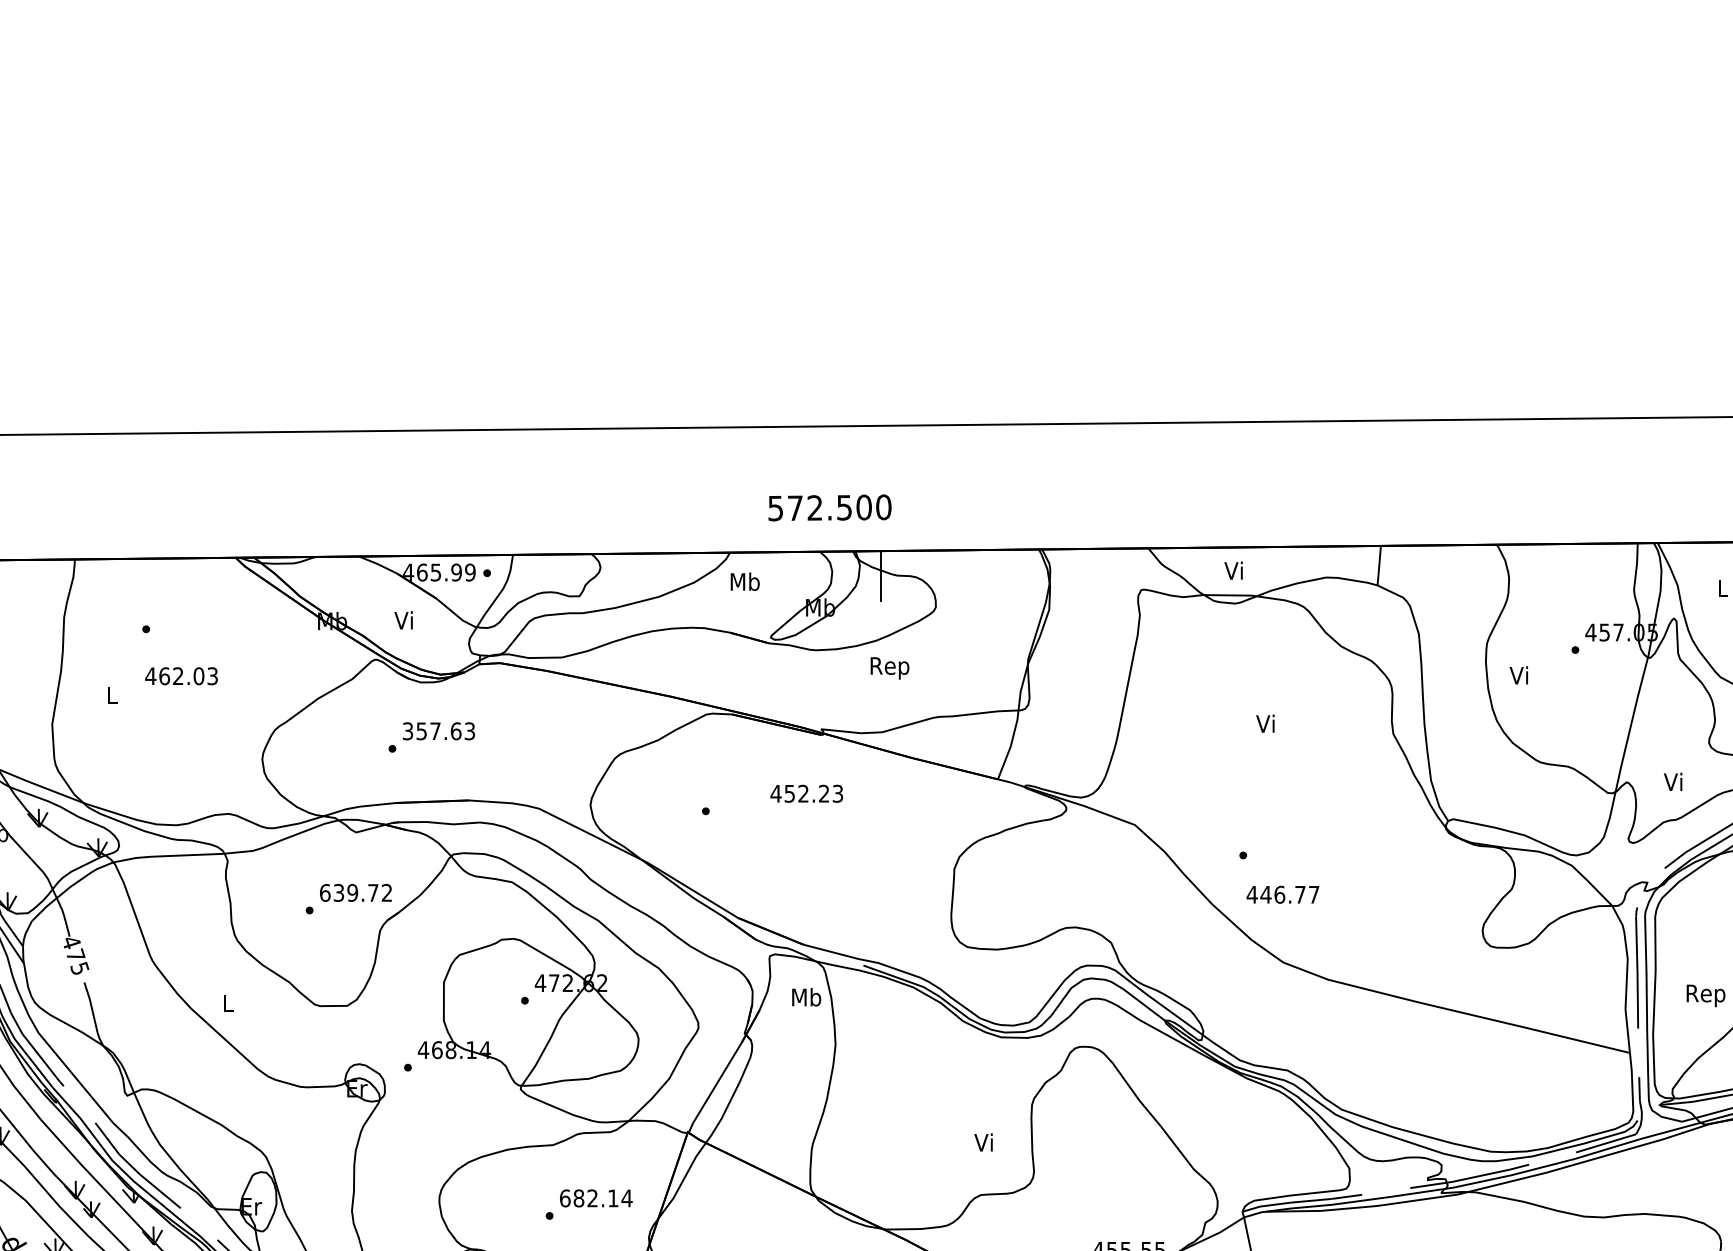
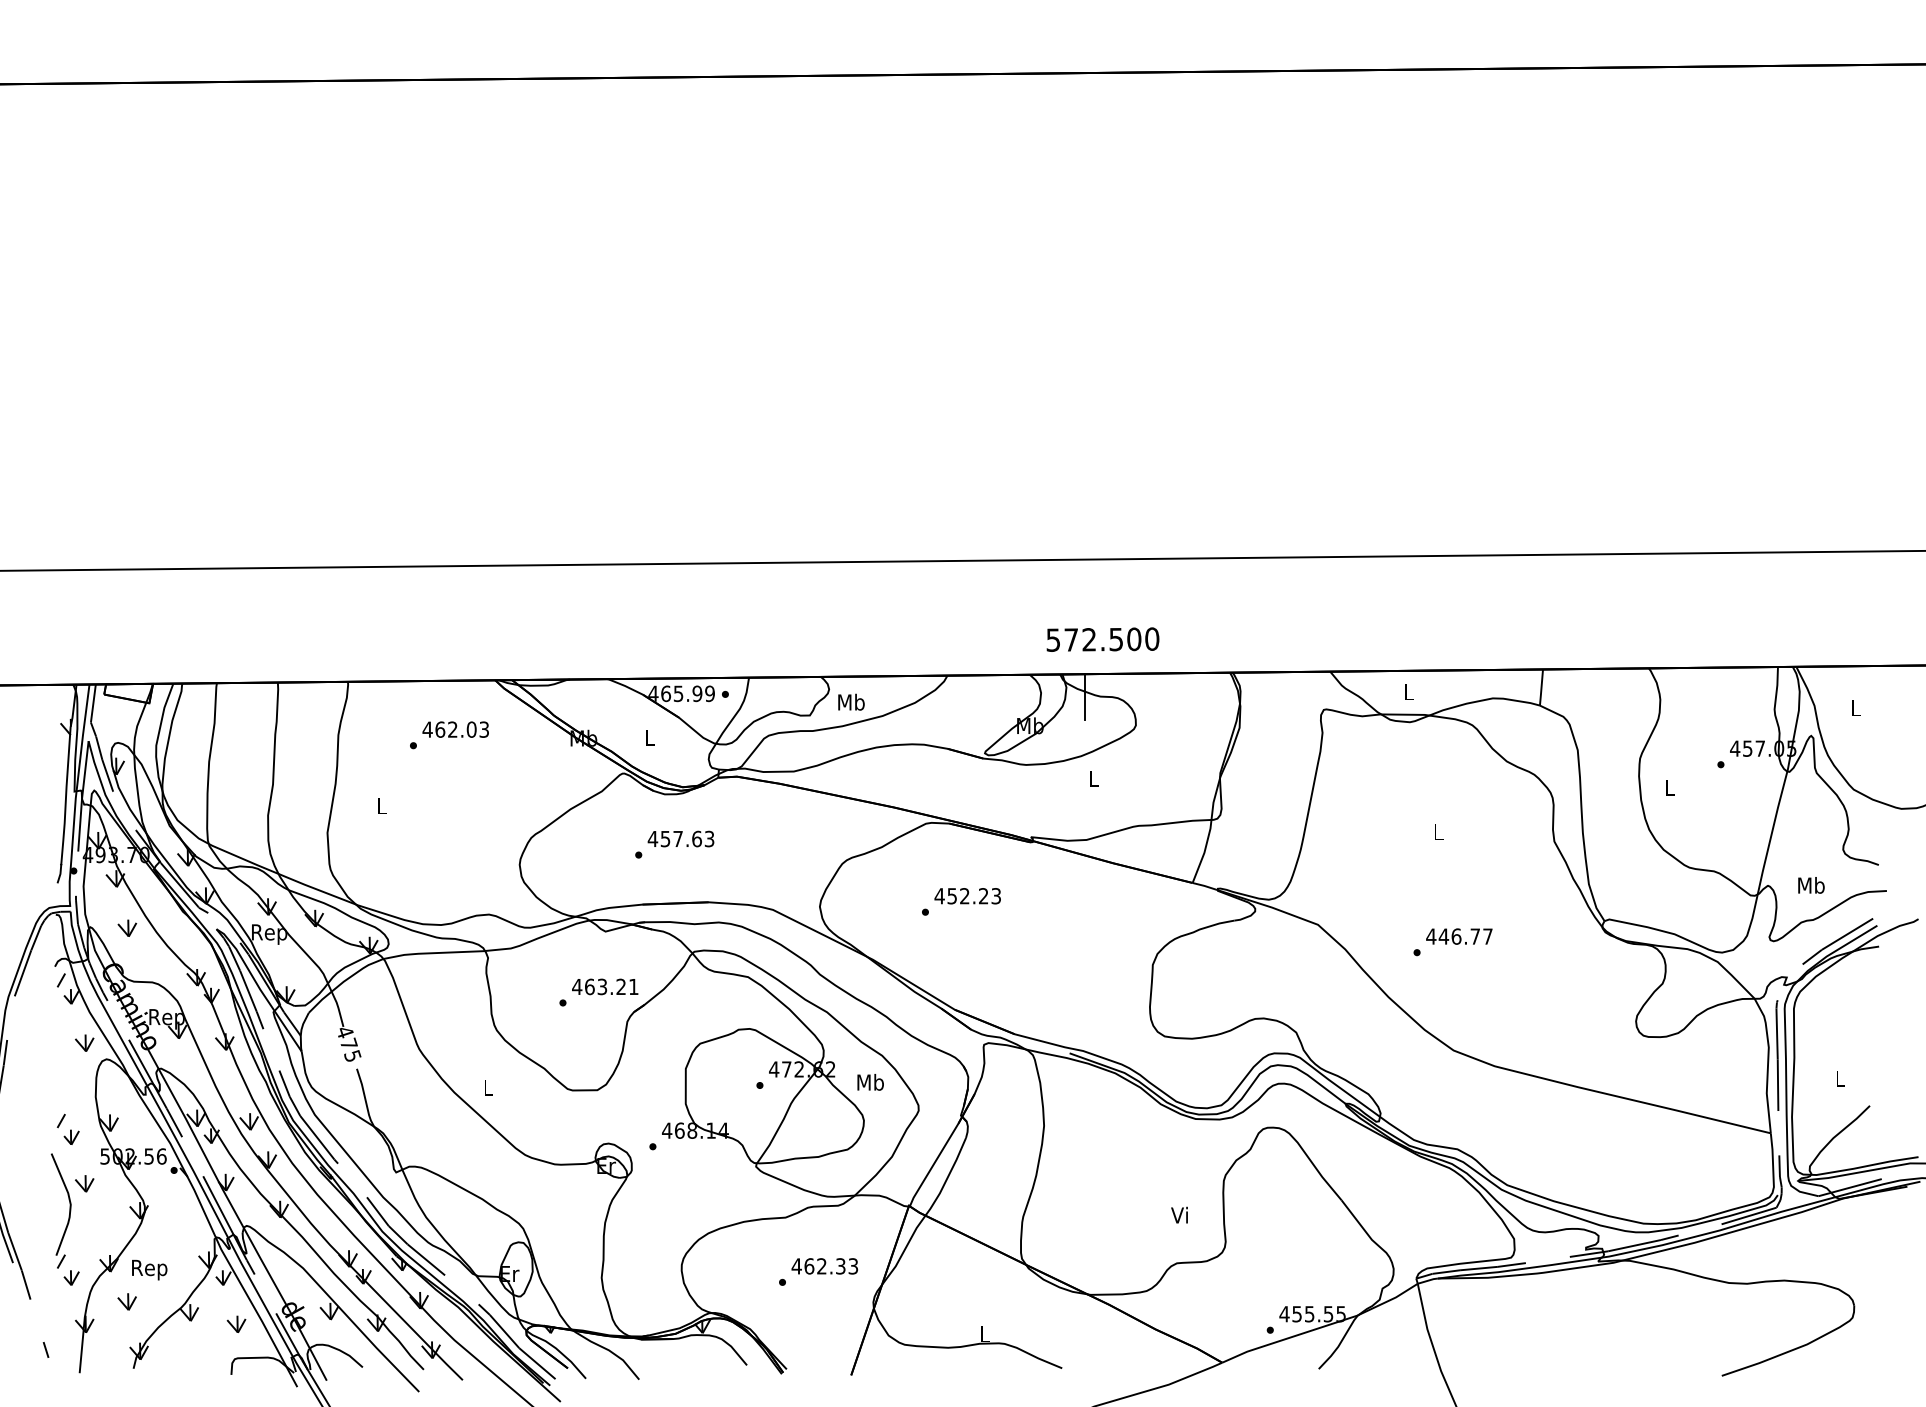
text: (829, 507) -> (1102, 639), moved
text: (1232, 570) -> (1407, 691), Vi -> L
text: (745, 580) -> (851, 701), moved
text: (403, 620) -> (648, 737), Vi -> L
text: (889, 668) -> (1093, 781), Rep -> L
text: (1518, 674) -> (1668, 787), Vi -> L
text: (181, 676) -> (455, 729), moved
text: (1265, 723) -> (1437, 831), Vi -> L
text: (407, 730) -> (652, 838), 357.63 -> 457.63
text: (1674, 782) -> (1811, 885), Vi -> Mb
text: (806, 794) -> (967, 896), moved
text: (356, 892) -> (605, 986), 639.72 -> 463.21
text: (1283, 894) -> (1459, 936), moved
text: (1706, 995) -> (1840, 1080), Rep -> L
text: (806, 997) -> (870, 1082), moved
text: (595, 1198) -> (824, 1266), 682.14 -> 462.33

